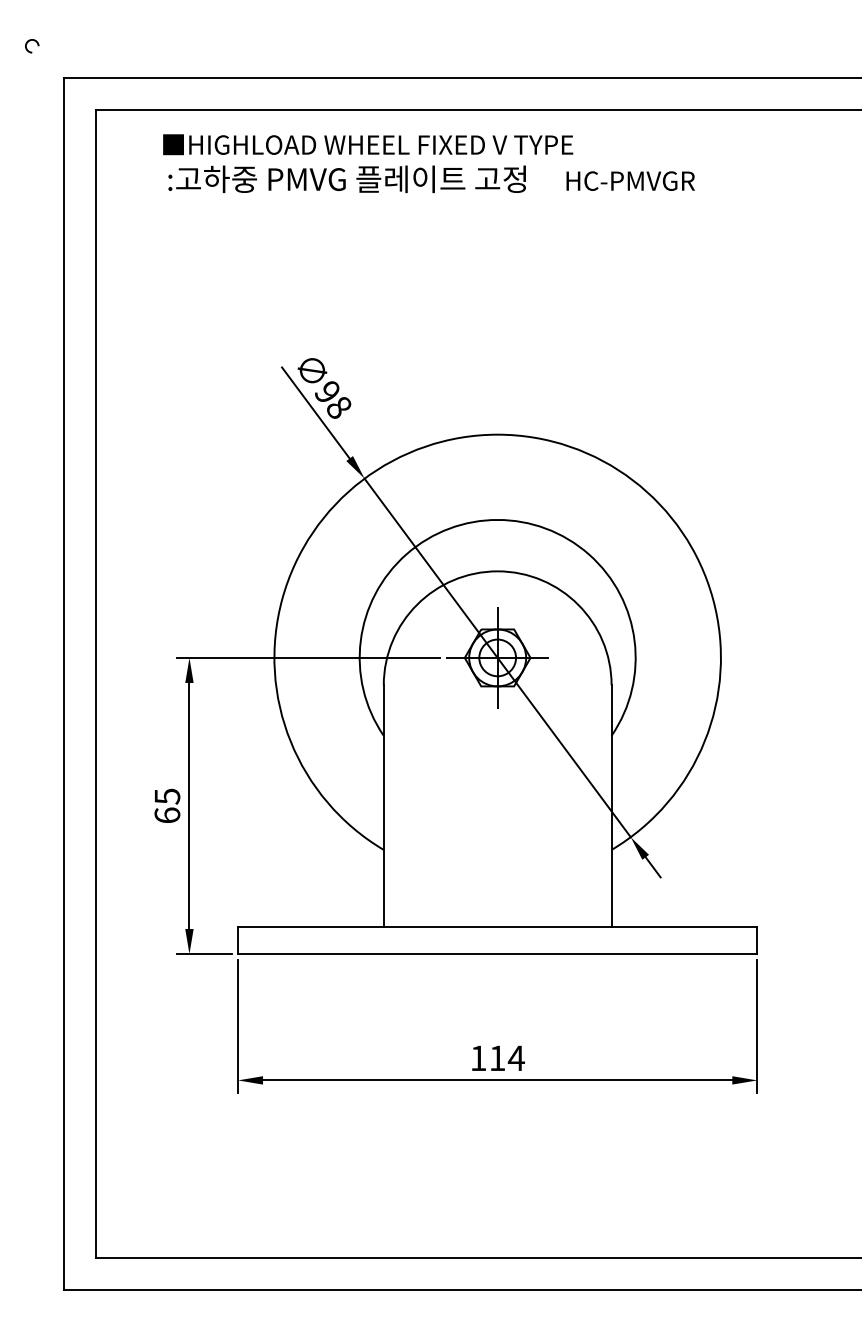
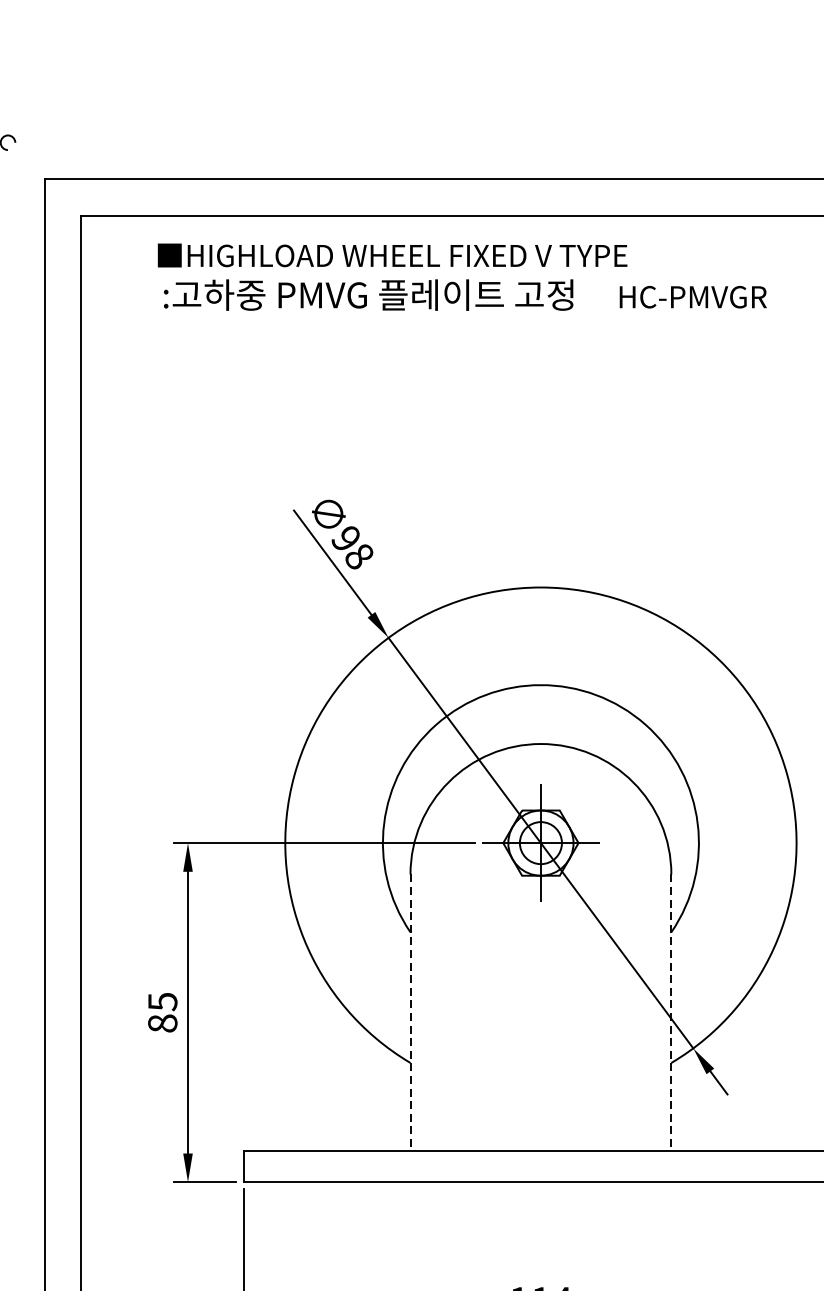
line: (383, 806) -> (410, 1013), solid -> dashed
line: (611, 806) -> (671, 1013), solid -> dashed
text: (167, 815) -> (162, 1023), 65 -> 85

